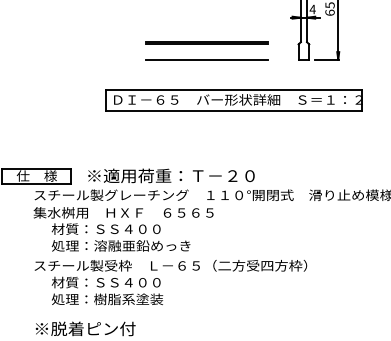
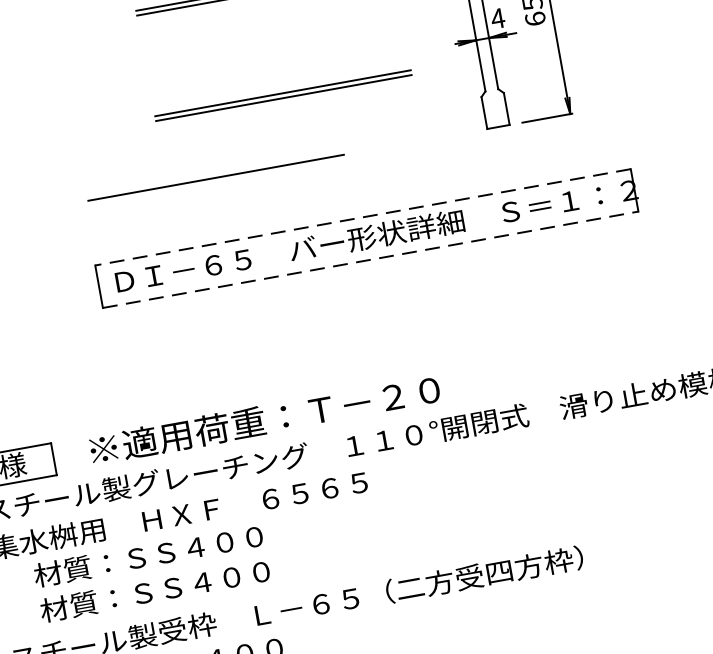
line: (206, 42) -> (282, 94), moved
line: (206, 59) -> (214, 177), moved
line: (233, 90) -> (362, 217), solid -> dashed
line: (233, 110) -> (370, 259), solid -> dashed
text: (120, 245) -> (184, 584), 処理：溶融亜鉛めっき -> 材質：ＳＳ４００

